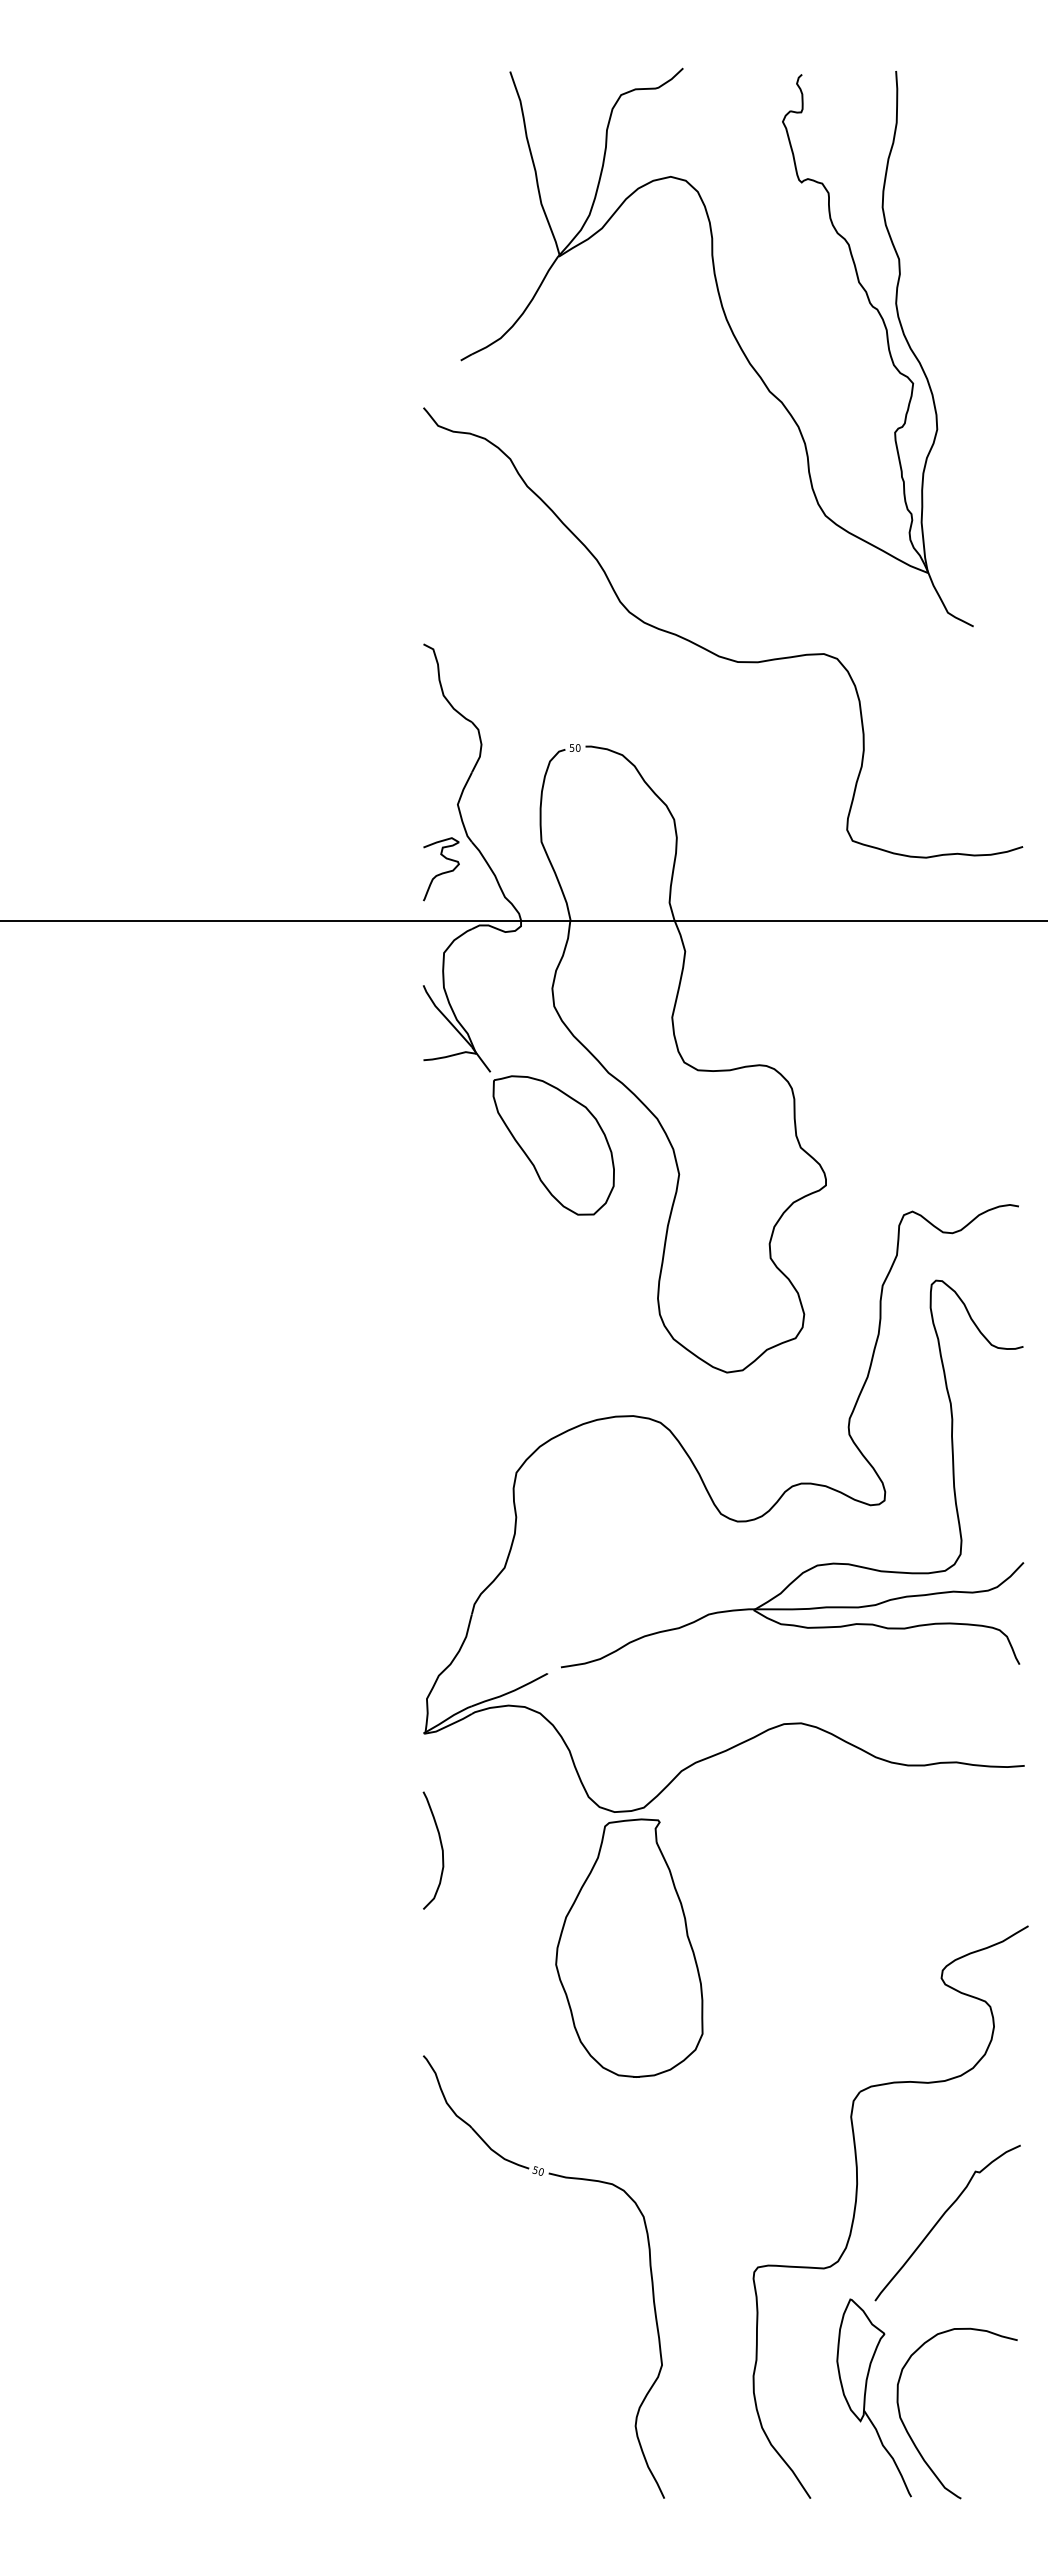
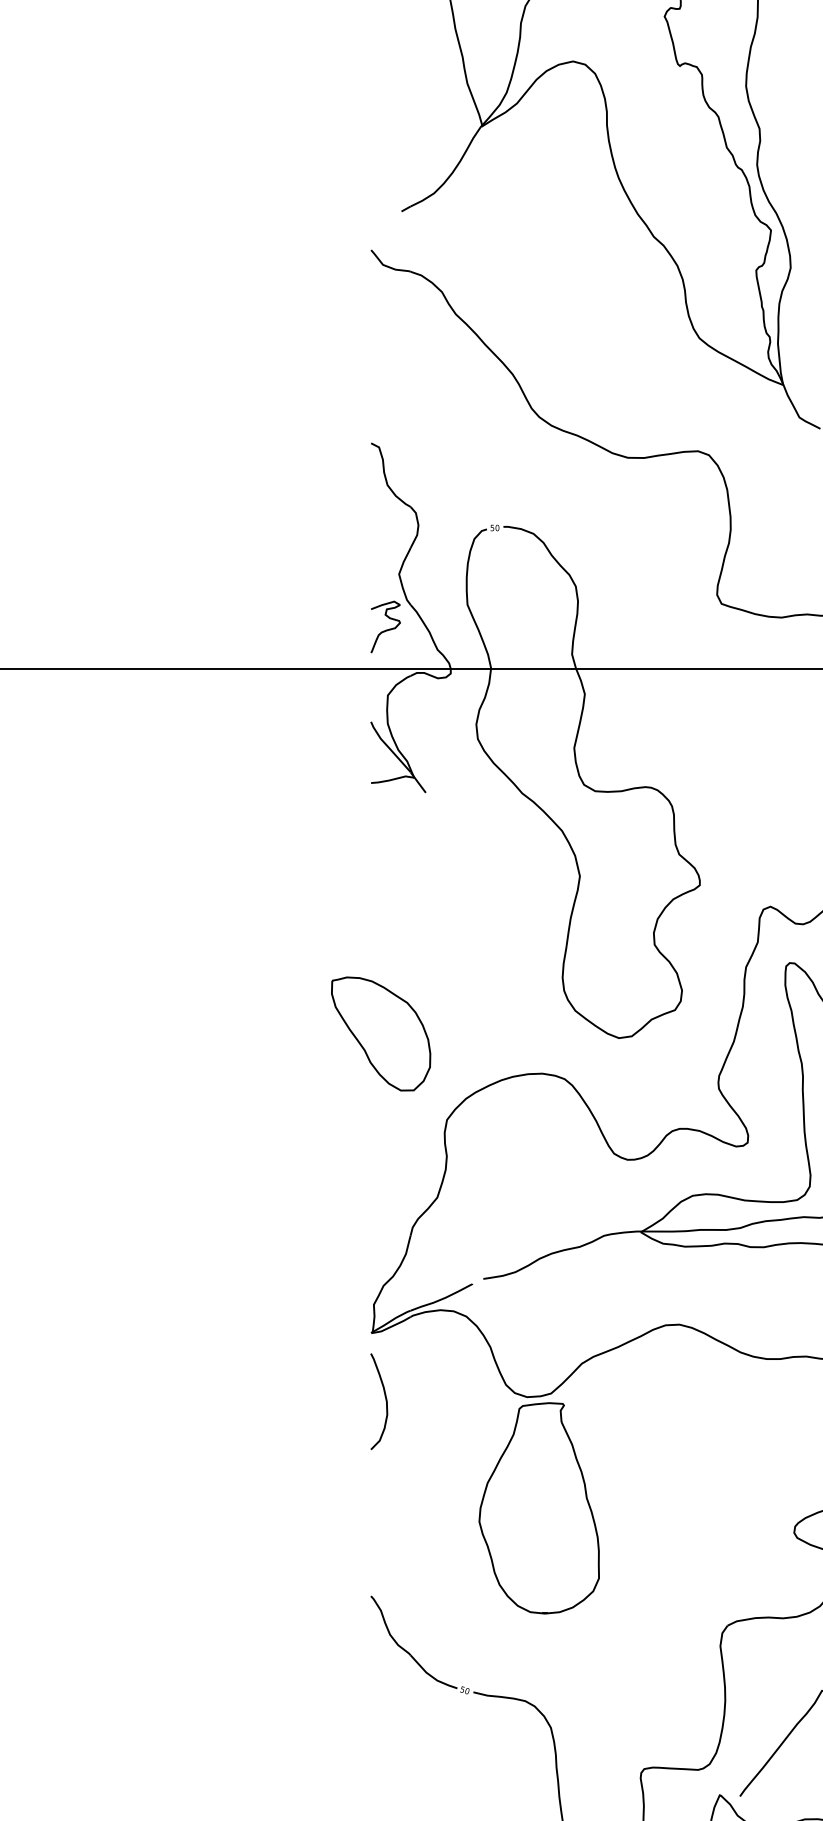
part: (553, 1145) -> (380, 1034), moved
curve: (441, 1850) -> (385, 1401), moved

